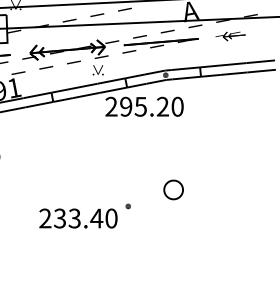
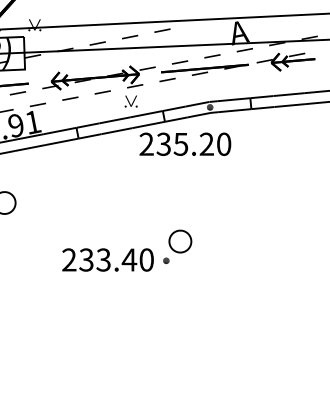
part: (230, 36) -> (285, 61), size x1.67
text: (125, 106) -> (163, 144), 295.20 -> 235.20
part: (173, 189) -> (180, 241), moved
text: (78, 218) -> (107, 259), moved

